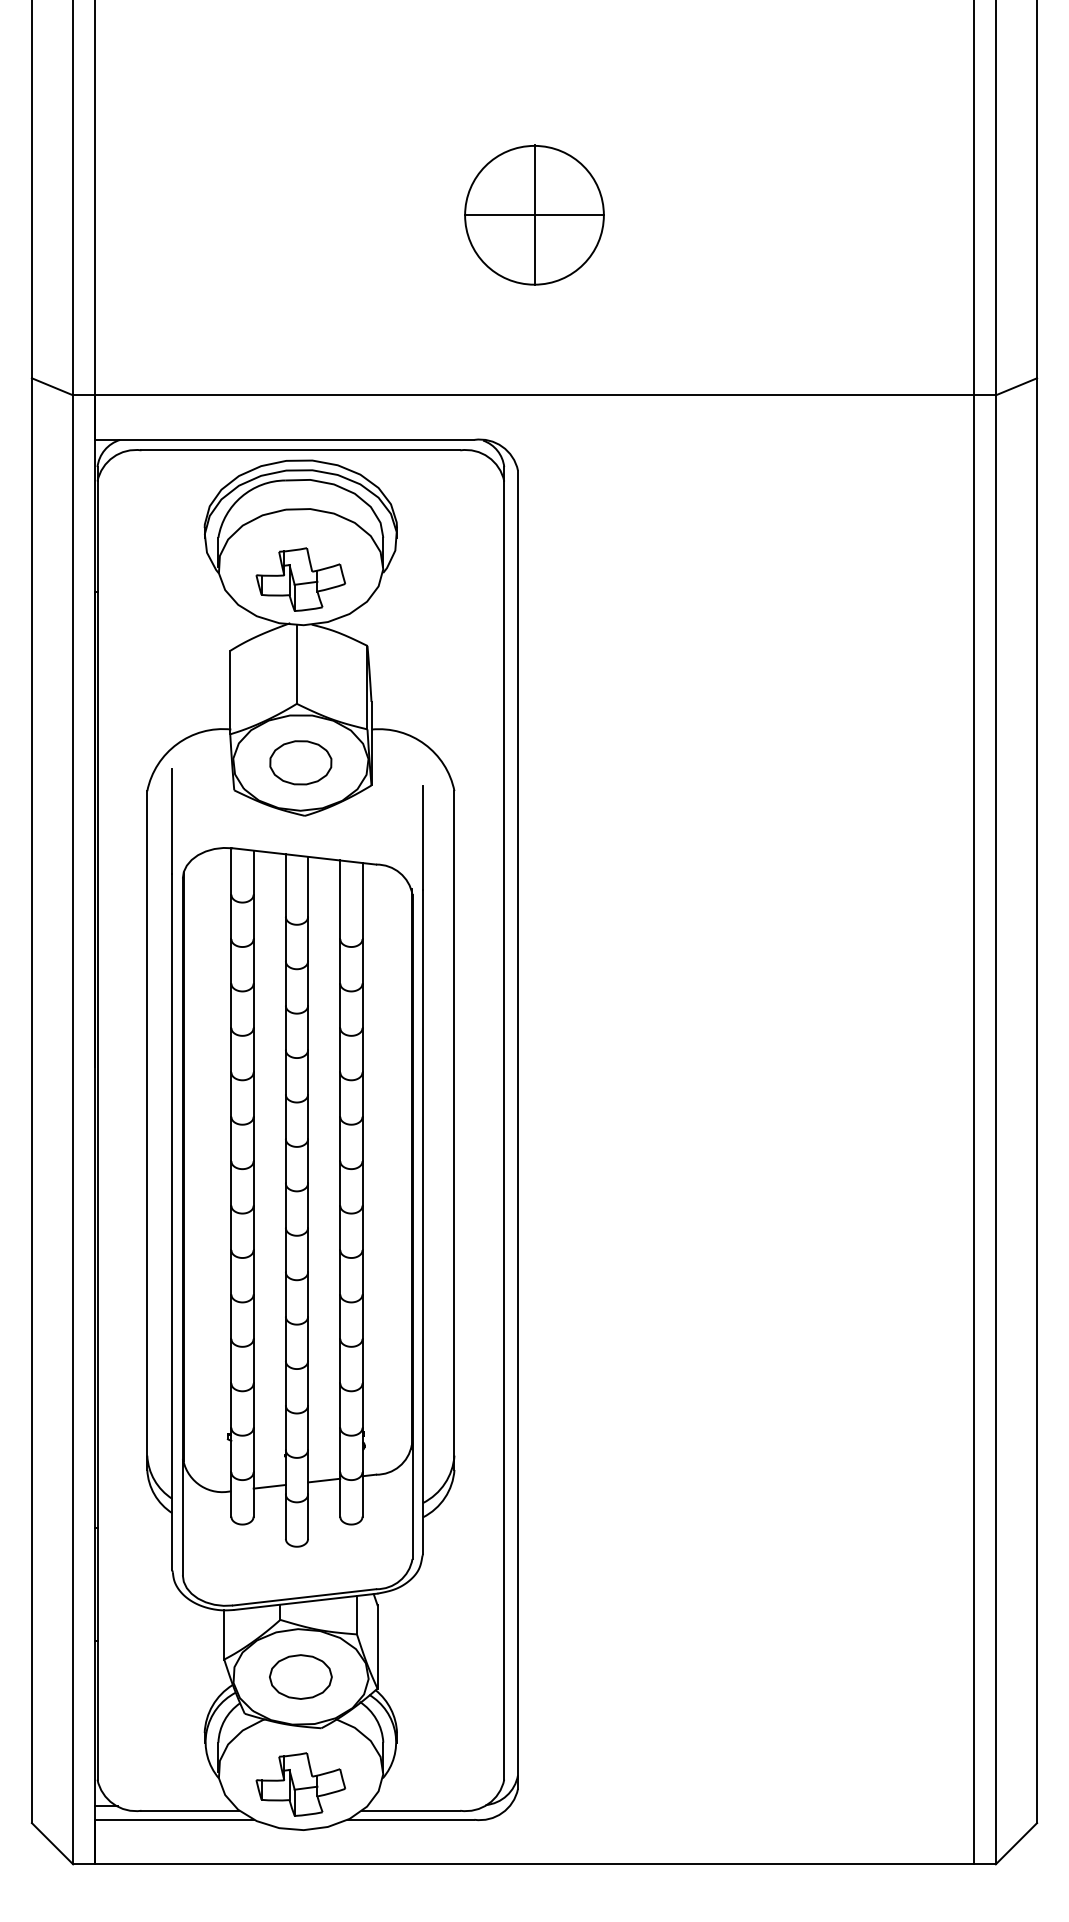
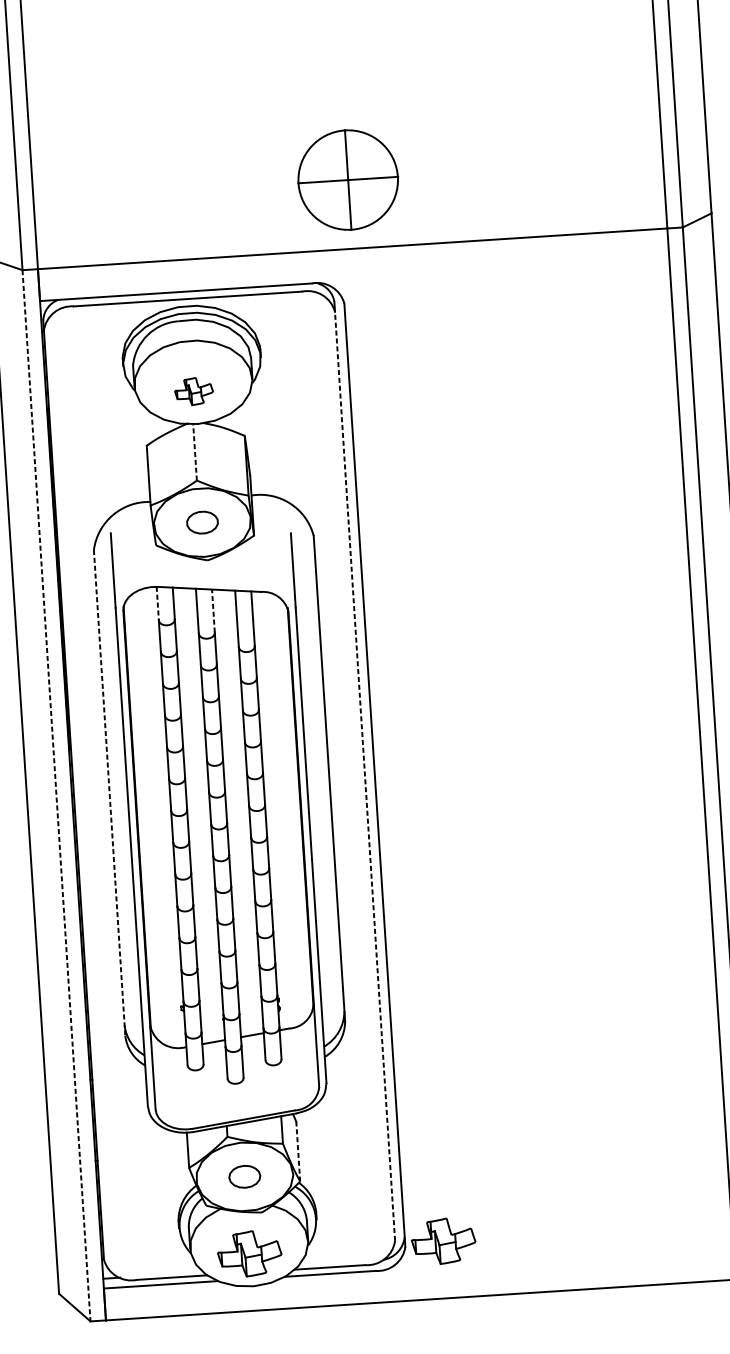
part: (534, 214) -> (348, 179), moved
part: (300, 579) -> (193, 391), size x0.6
line: (296, 664) -> (194, 452), solid -> dashed
part: (300, 762) -> (202, 522), size x0.7
line: (231, 871) -> (157, 603), solid -> dashed
line: (308, 886) -> (213, 610), solid -> dashed
line: (73, 1130) -> (56, 796), solid -> dashed
line: (504, 1130) -> (365, 776), solid -> dashed
line: (147, 1131) -> (109, 793), solid -> dashed
line: (377, 1646) -> (298, 1151), solid -> dashed
part: (300, 1676) -> (244, 1176), size x0.7
part: (571, 1784) -> (443, 1241), added

